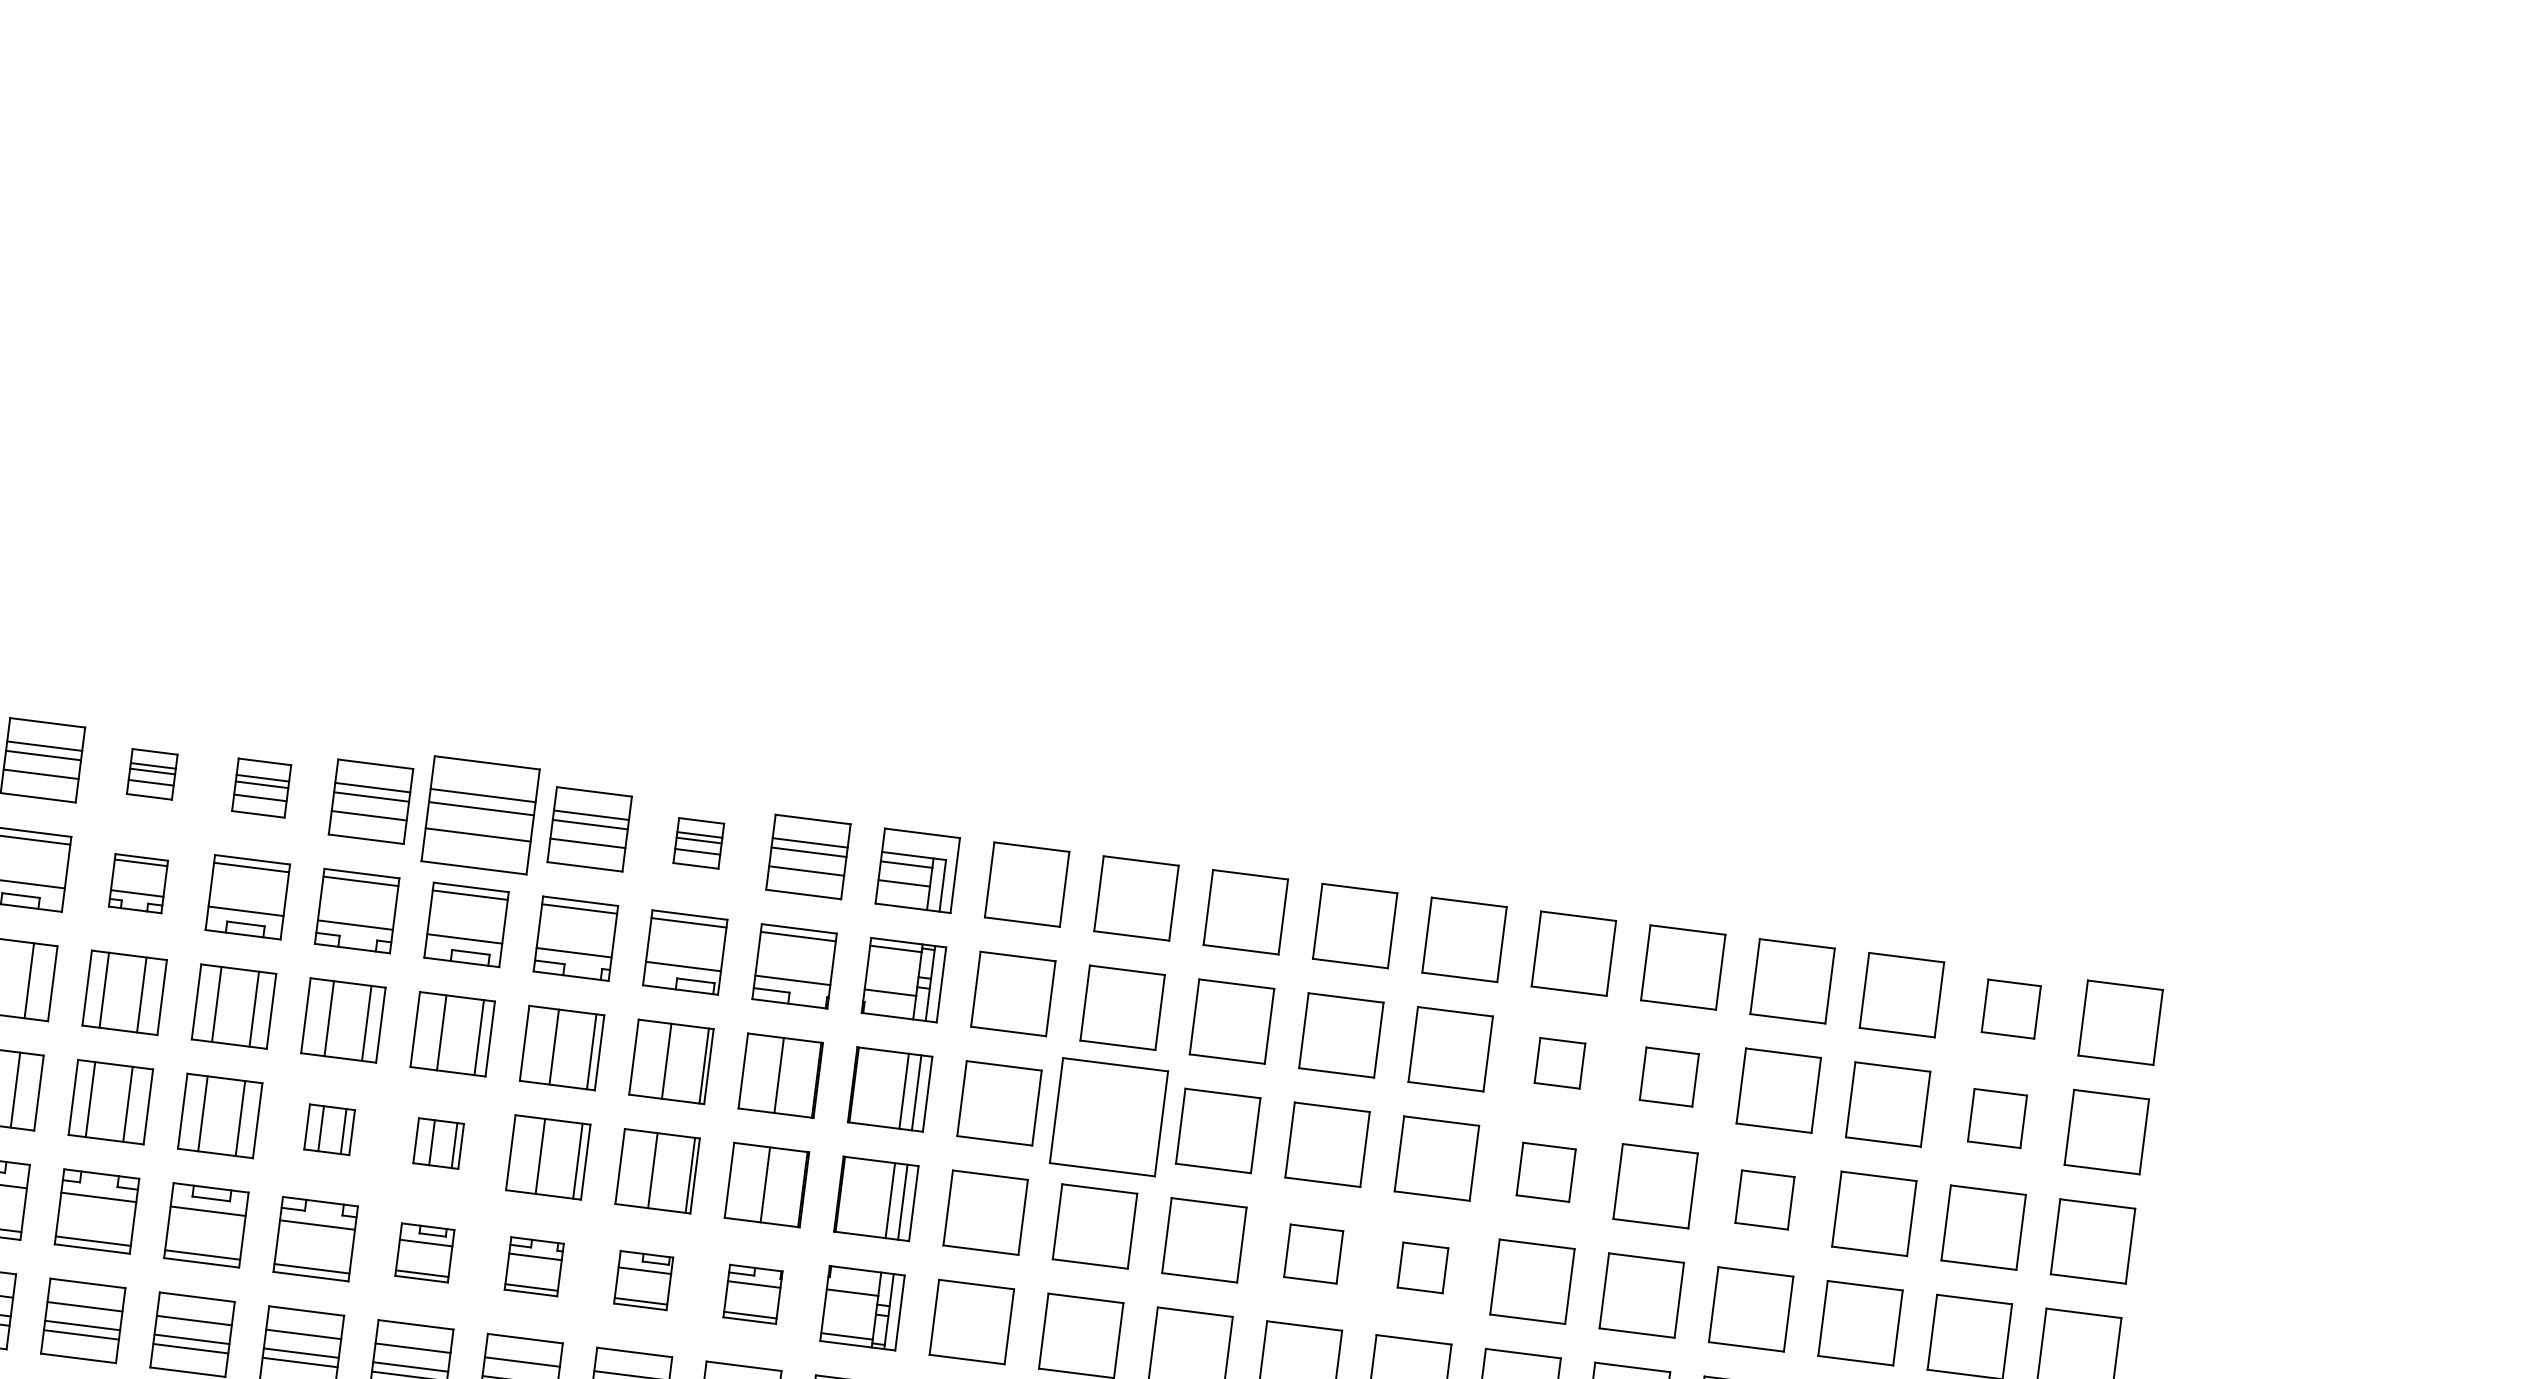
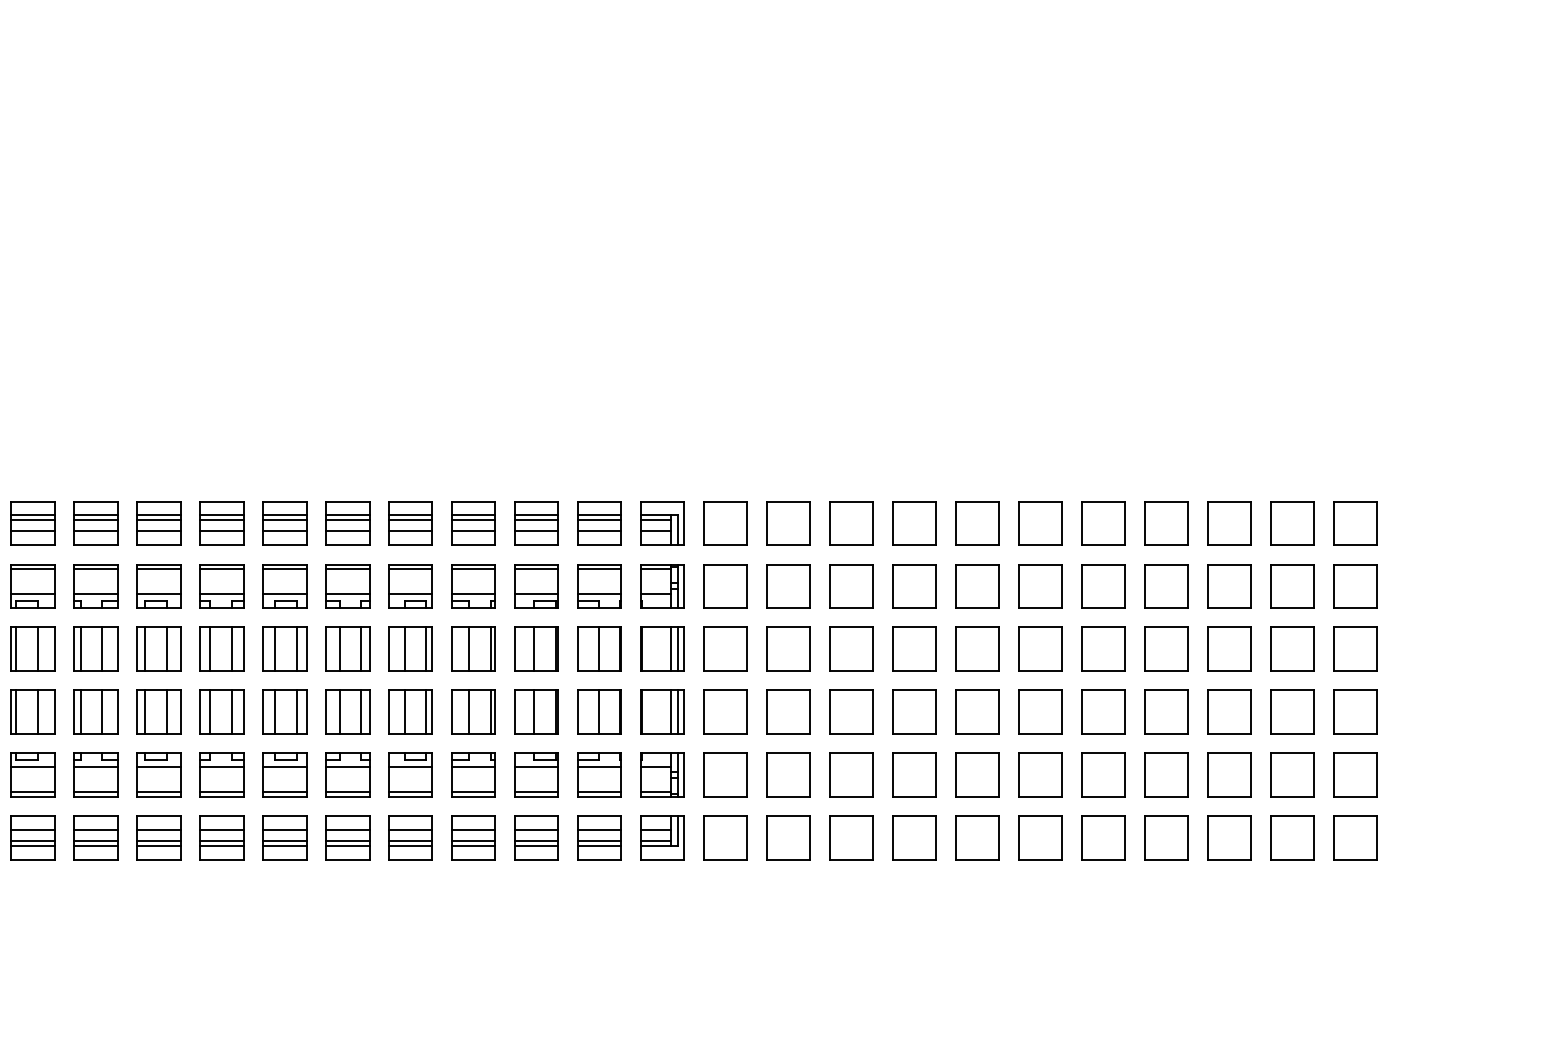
part: (151, 774) -> (221, 523), size x1.67
part: (260, 788) -> (284, 523), size x1.43
part: (479, 816) -> (410, 523), size x0.71
part: (698, 843) -> (536, 523), size x1.67
part: (137, 884) -> (221, 586), size x1.43
part: (2011, 1009) -> (1292, 523), size x1.43
part: (1559, 1063) -> (1040, 586), size x1.67
part: (1669, 1077) -> (1103, 586), size x1.43
part: (1108, 1116) -> (788, 648), size x0.71
part: (1997, 1119) -> (1292, 586), size x1.43
part: (328, 1128) -> (347, 711), size x1.67
part: (438, 1142) -> (410, 711), size x1.67
part: (1546, 1171) -> (1040, 648), size x1.43
part: (1765, 1199) -> (1166, 648), size x1.43
part: (424, 1251) -> (410, 774), size x1.43
part: (1313, 1253) -> (914, 711), size x1.43
part: (533, 1265) -> (473, 774), size x1.43
part: (1423, 1266) -> (977, 711), size x1.67
part: (643, 1279) -> (536, 774), size x1.43
part: (752, 1293) -> (599, 774), size x1.43

